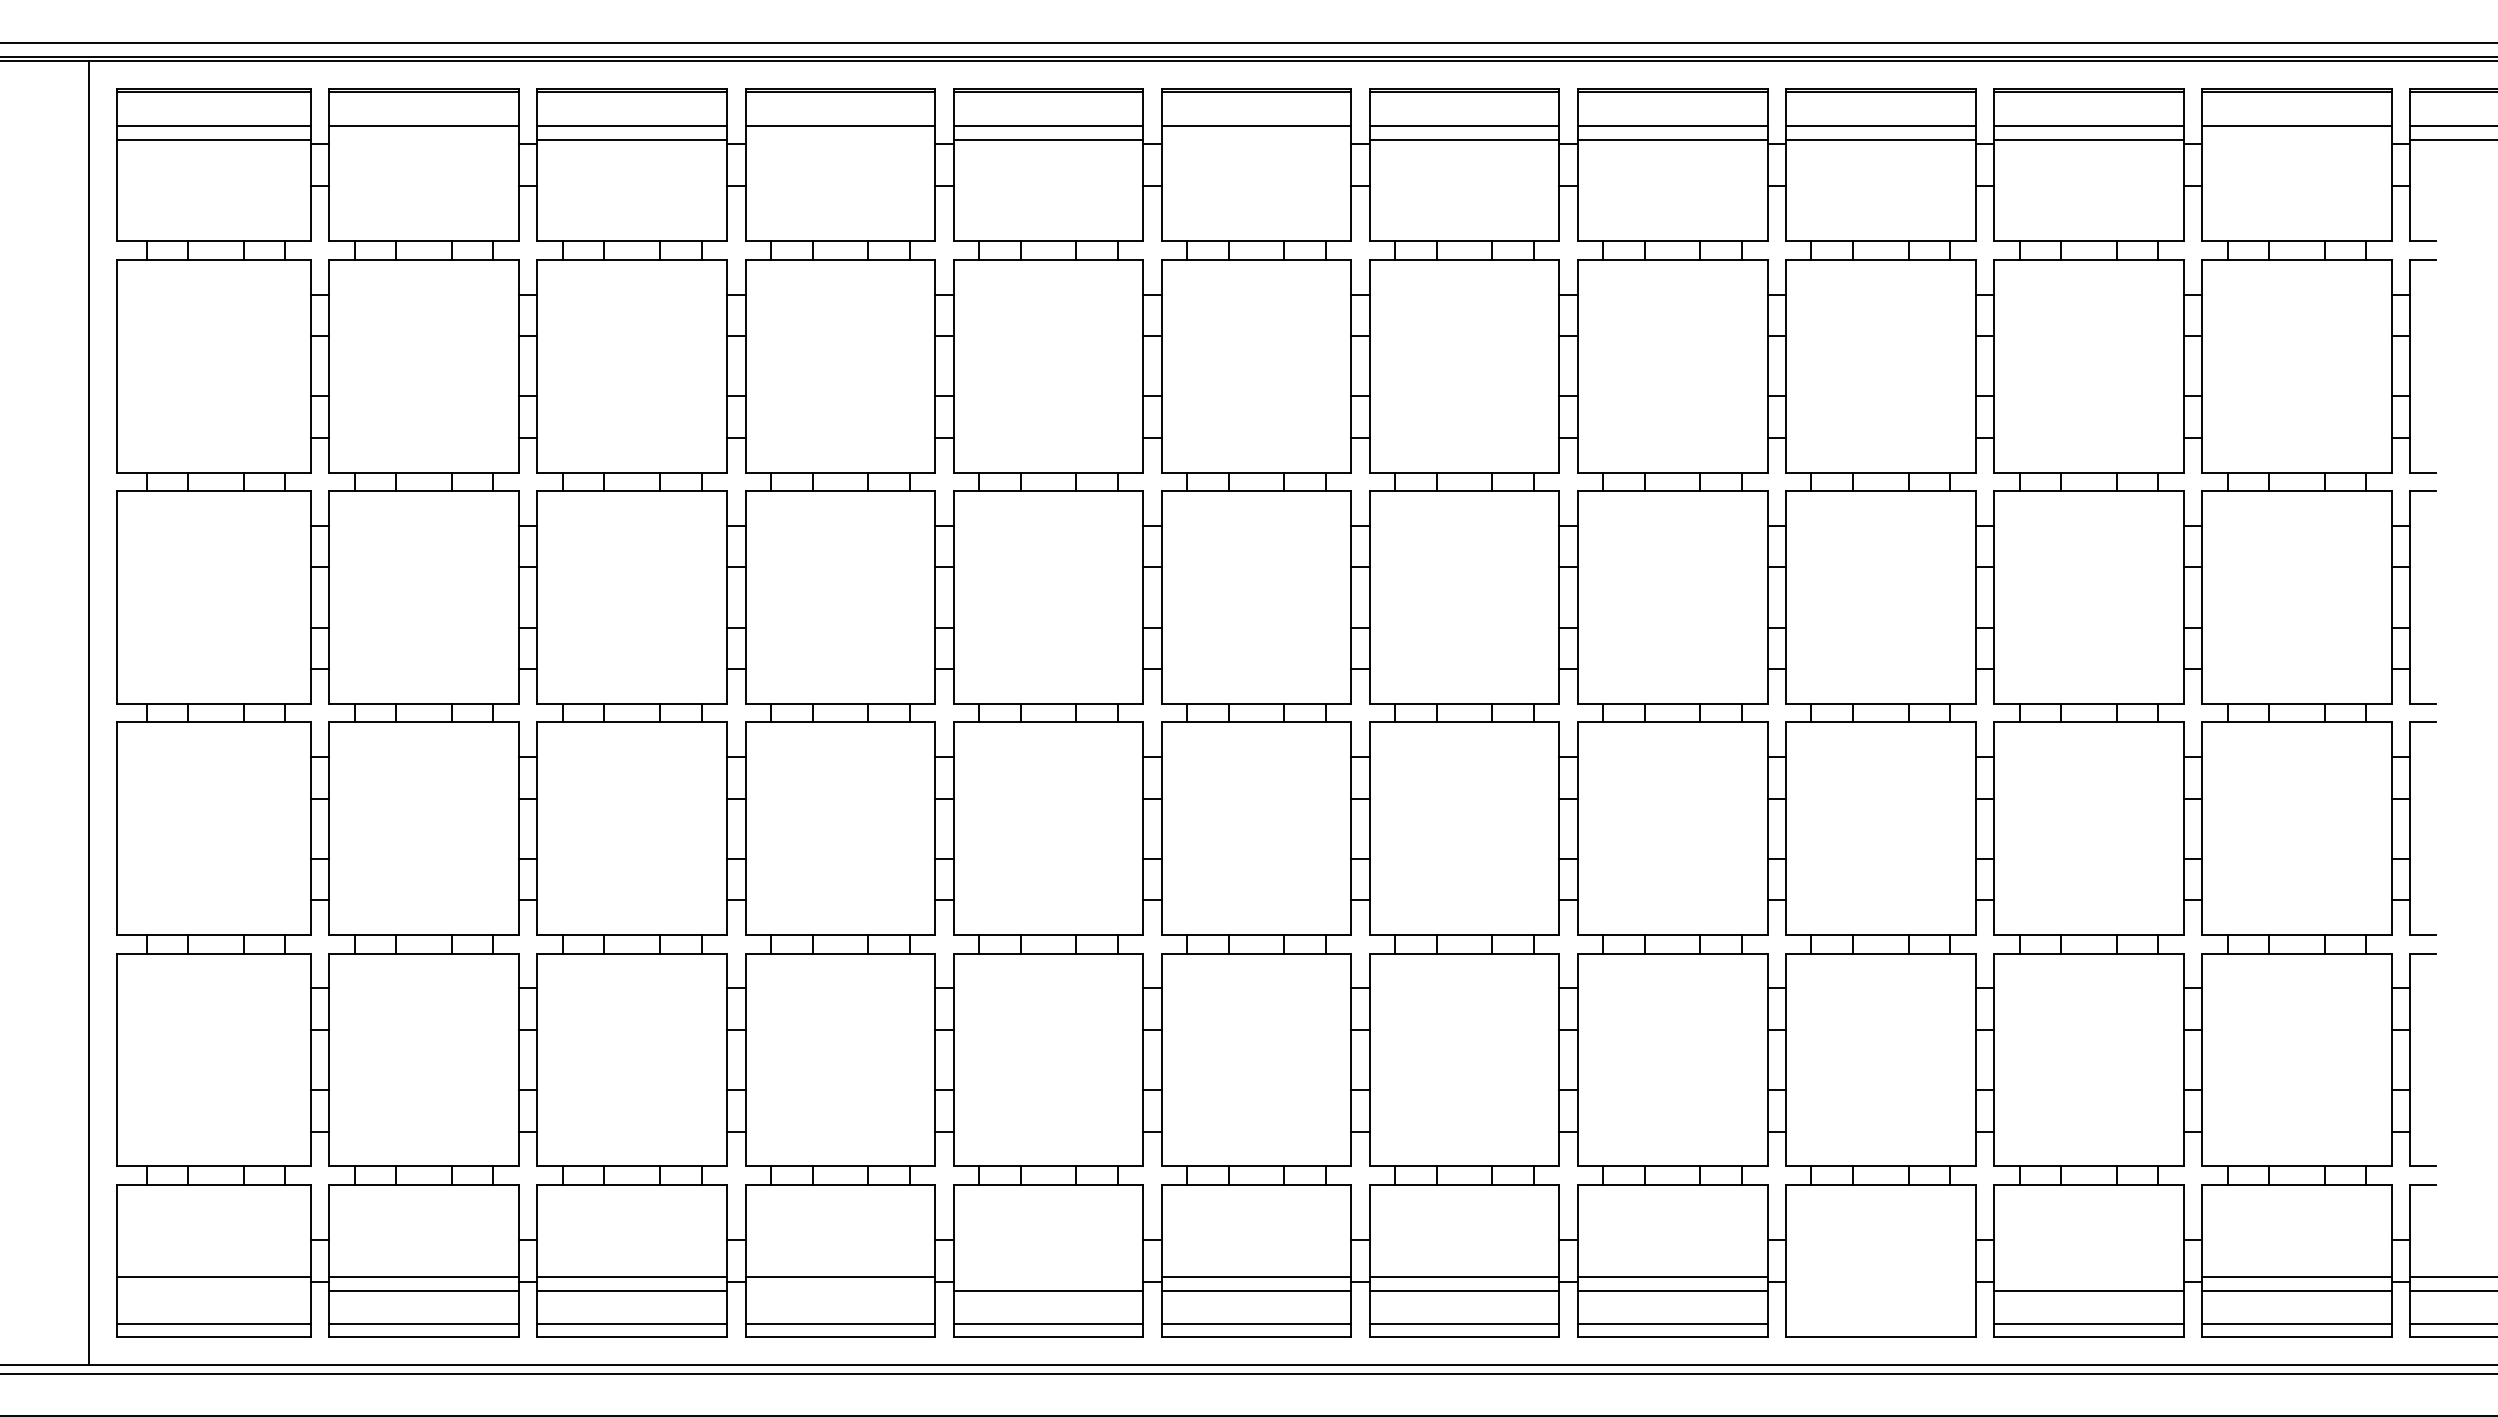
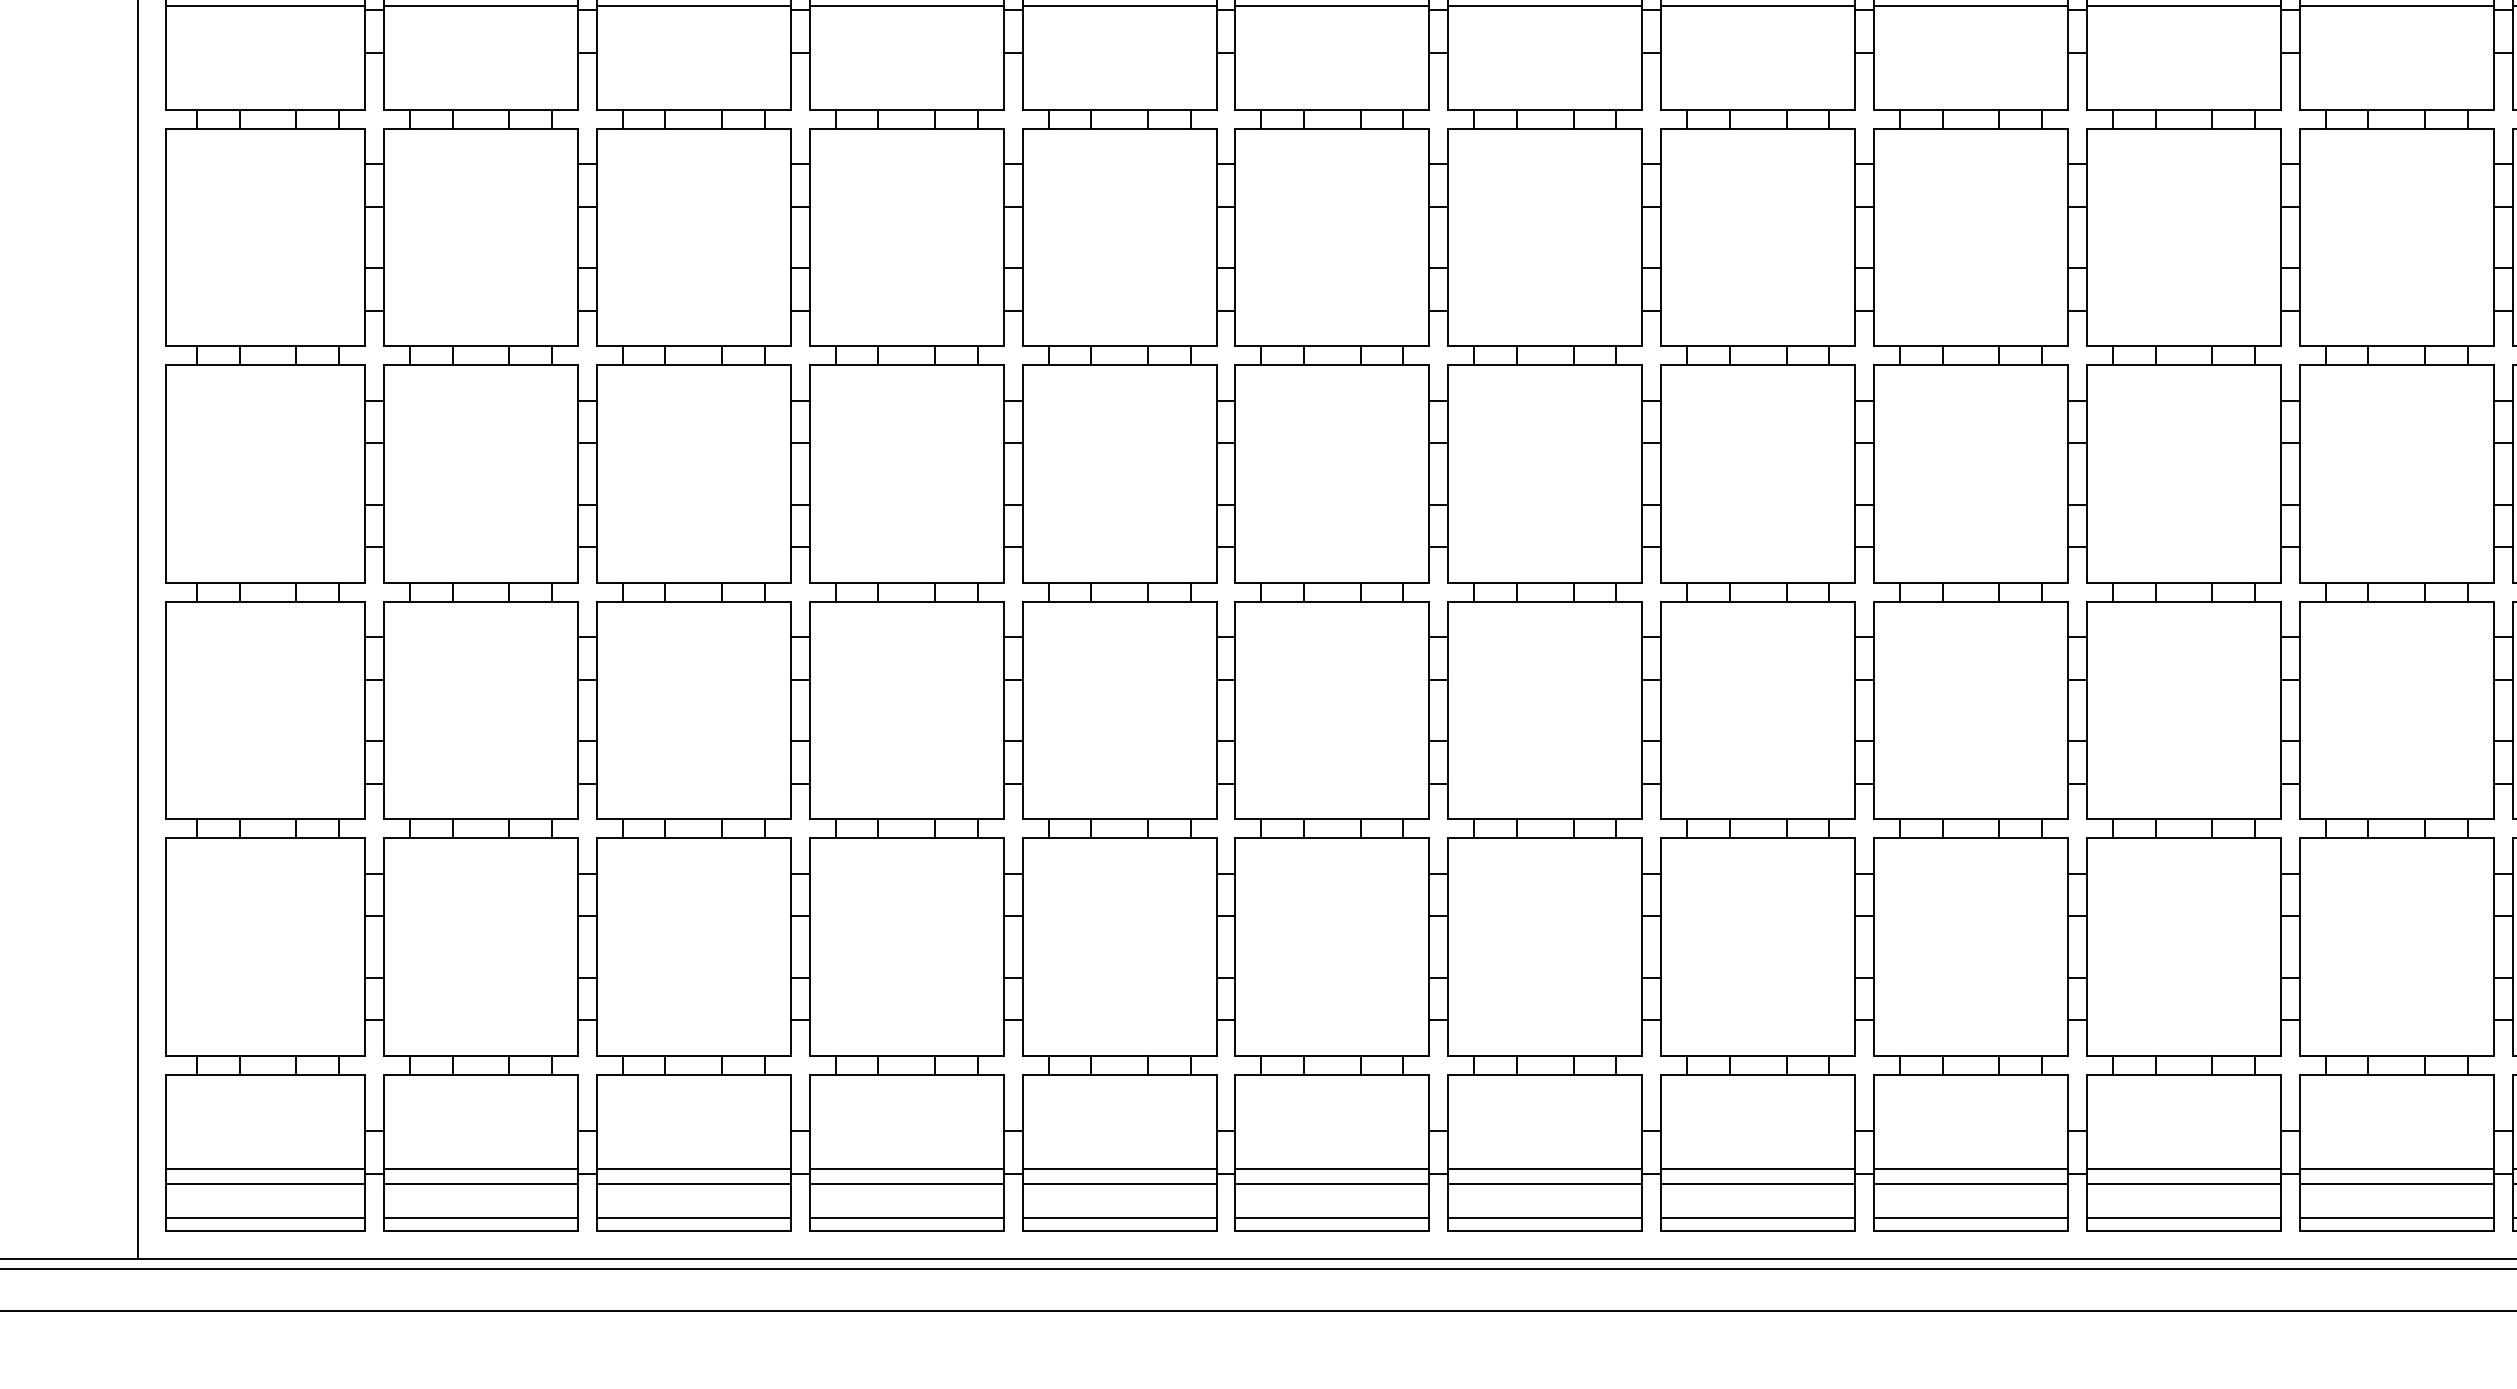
line: (423, 139) -> (480, 5), added
line: (840, 139) -> (906, 5), added
line: (1256, 139) -> (1332, 5), added
line: (2296, 139) -> (2396, 5), added
line: (1048, 1277) -> (1119, 1169), added
line: (1880, 1277) -> (1970, 1169), added
line: (2088, 1277) -> (2183, 1169), added
line: (213, 1291) -> (265, 1183), added
line: (840, 1291) -> (906, 1183), added
line: (1880, 1291) -> (1970, 1183), added
line: (1880, 1324) -> (1970, 1217), added

